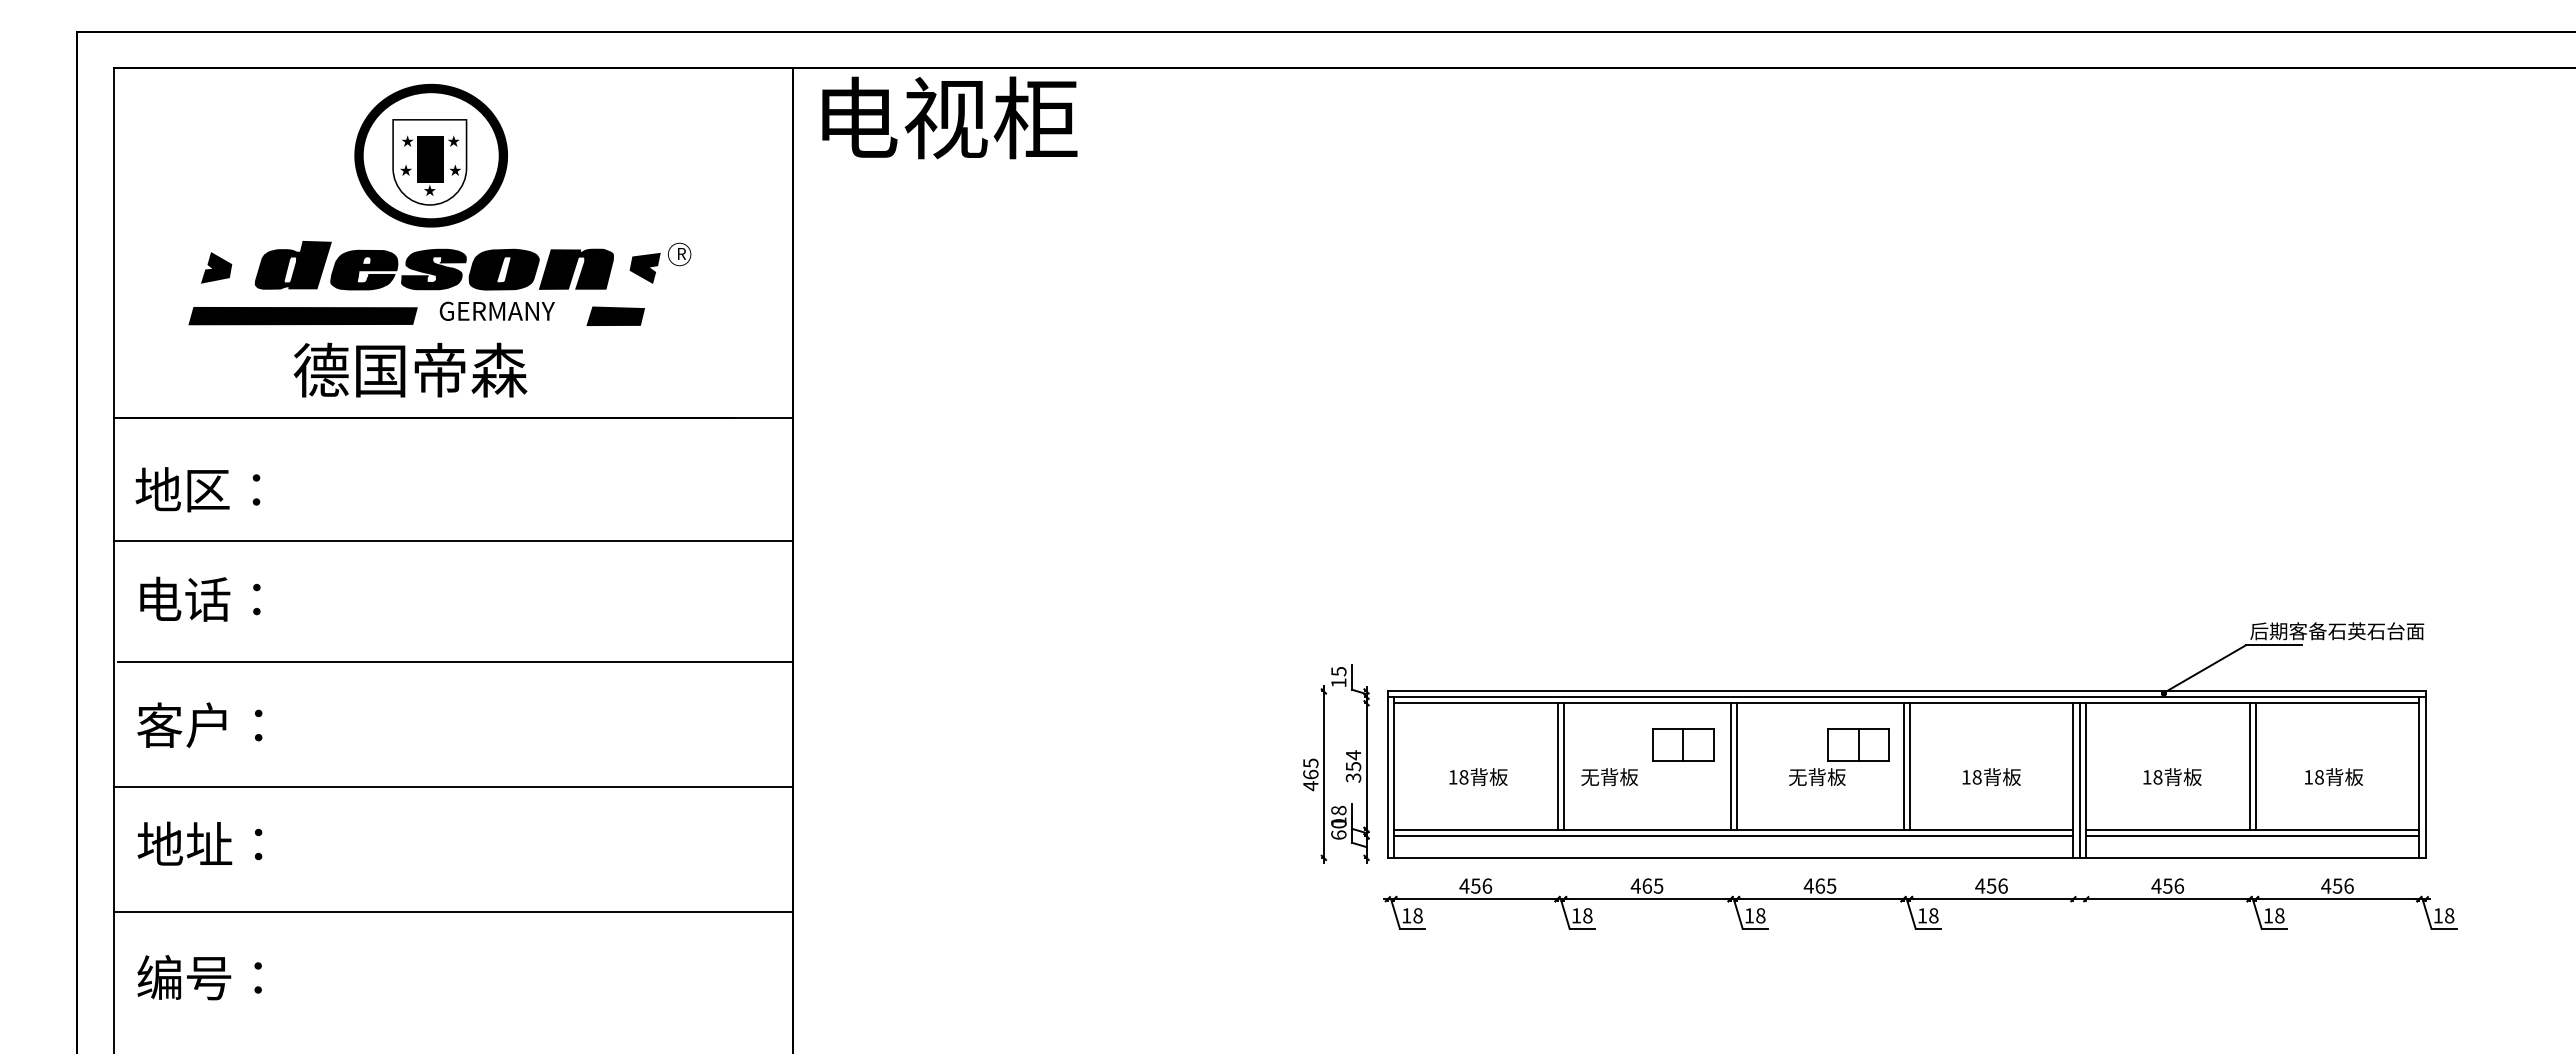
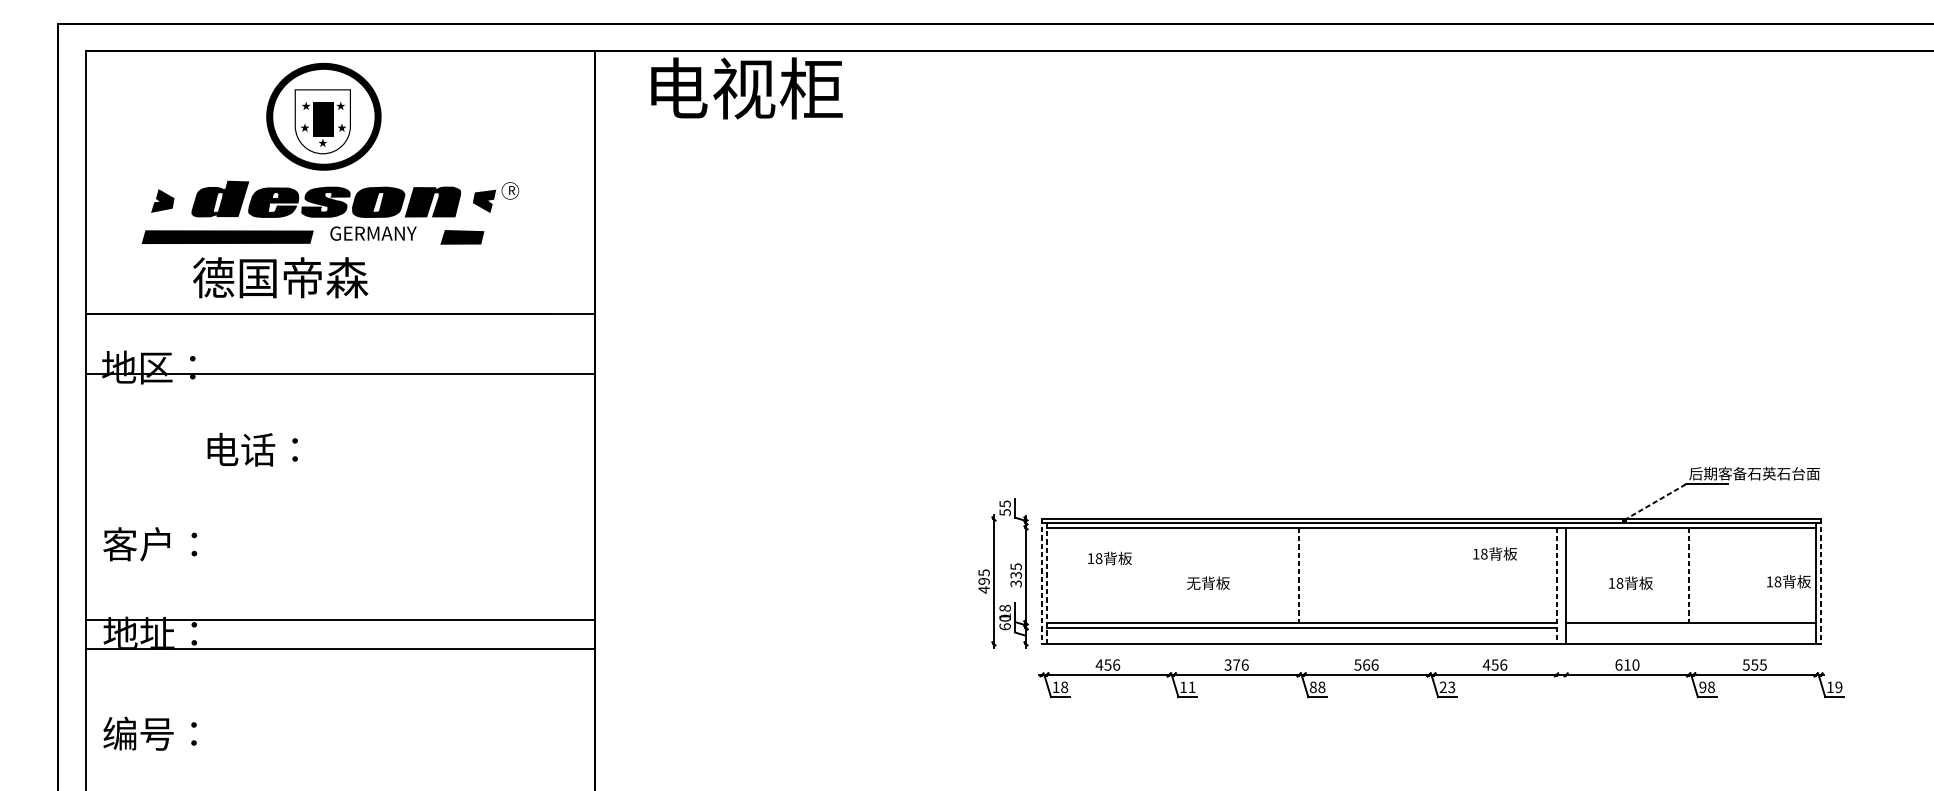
text: (949, 117) -> (746, 88), moved
text: (410, 369) -> (280, 277), moved
line: (452, 540) -> (339, 374), moved
text: (200, 598) -> (252, 449), moved
line: (454, 662) -> (341, 497), removed
line: (2204, 669) -> (1654, 502), solid -> dashed
text: (1338, 682) -> (1004, 512), 15 -> 55
part: (1683, 744) -> (1263, 558), removed
part: (1839, 756) -> (1380, 567), removed
text: (1353, 760) -> (1016, 570), 354 -> 335
line: (1557, 766) -> (1169, 575), removed
line: (1564, 766) -> (1174, 575), removed
line: (1737, 766) -> (1304, 575), removed
line: (1903, 766) -> (1428, 575), removed
line: (1910, 766) -> (1434, 575), removed
line: (2256, 766) -> (1693, 575), removed
line: (1730, 767) -> (1299, 576), solid -> dashed
line: (2249, 767) -> (1688, 576), solid -> dashed
text: (1310, 774) -> (983, 581), 465 -> 495
line: (1387, 775) -> (1041, 582), solid -> dashed
line: (2425, 775) -> (1820, 582), solid -> dashed
text: (1478, 776) -> (1109, 558), moved
text: (1991, 776) -> (1495, 553), moved
text: (2333, 776) -> (1788, 581), moved
line: (1394, 777) -> (1046, 583), solid -> dashed
line: (2079, 780) -> (1561, 585), removed
line: (2073, 781) -> (1556, 586), solid -> dashed
line: (452, 787) -> (339, 620), moved
line: (2252, 836) -> (1690, 627), removed
text: (1646, 885) -> (1236, 664), 465 -> 376
text: (1819, 885) -> (1365, 664), 465 -> 566
text: (2167, 885) -> (1627, 664), 456 -> 610
text: (2337, 885) -> (1754, 664), 456 -> 555
line: (452, 912) -> (339, 649), moved
text: (1587, 915) -> (1191, 687), 18 -> 11
text: (1749, 915) -> (1313, 687), 18 -> 88
text: (1927, 915) -> (1447, 687), 18 -> 23
text: (2267, 915) -> (1702, 687), 18 -> 98
text: (2449, 915) -> (1838, 687), 18 -> 19

